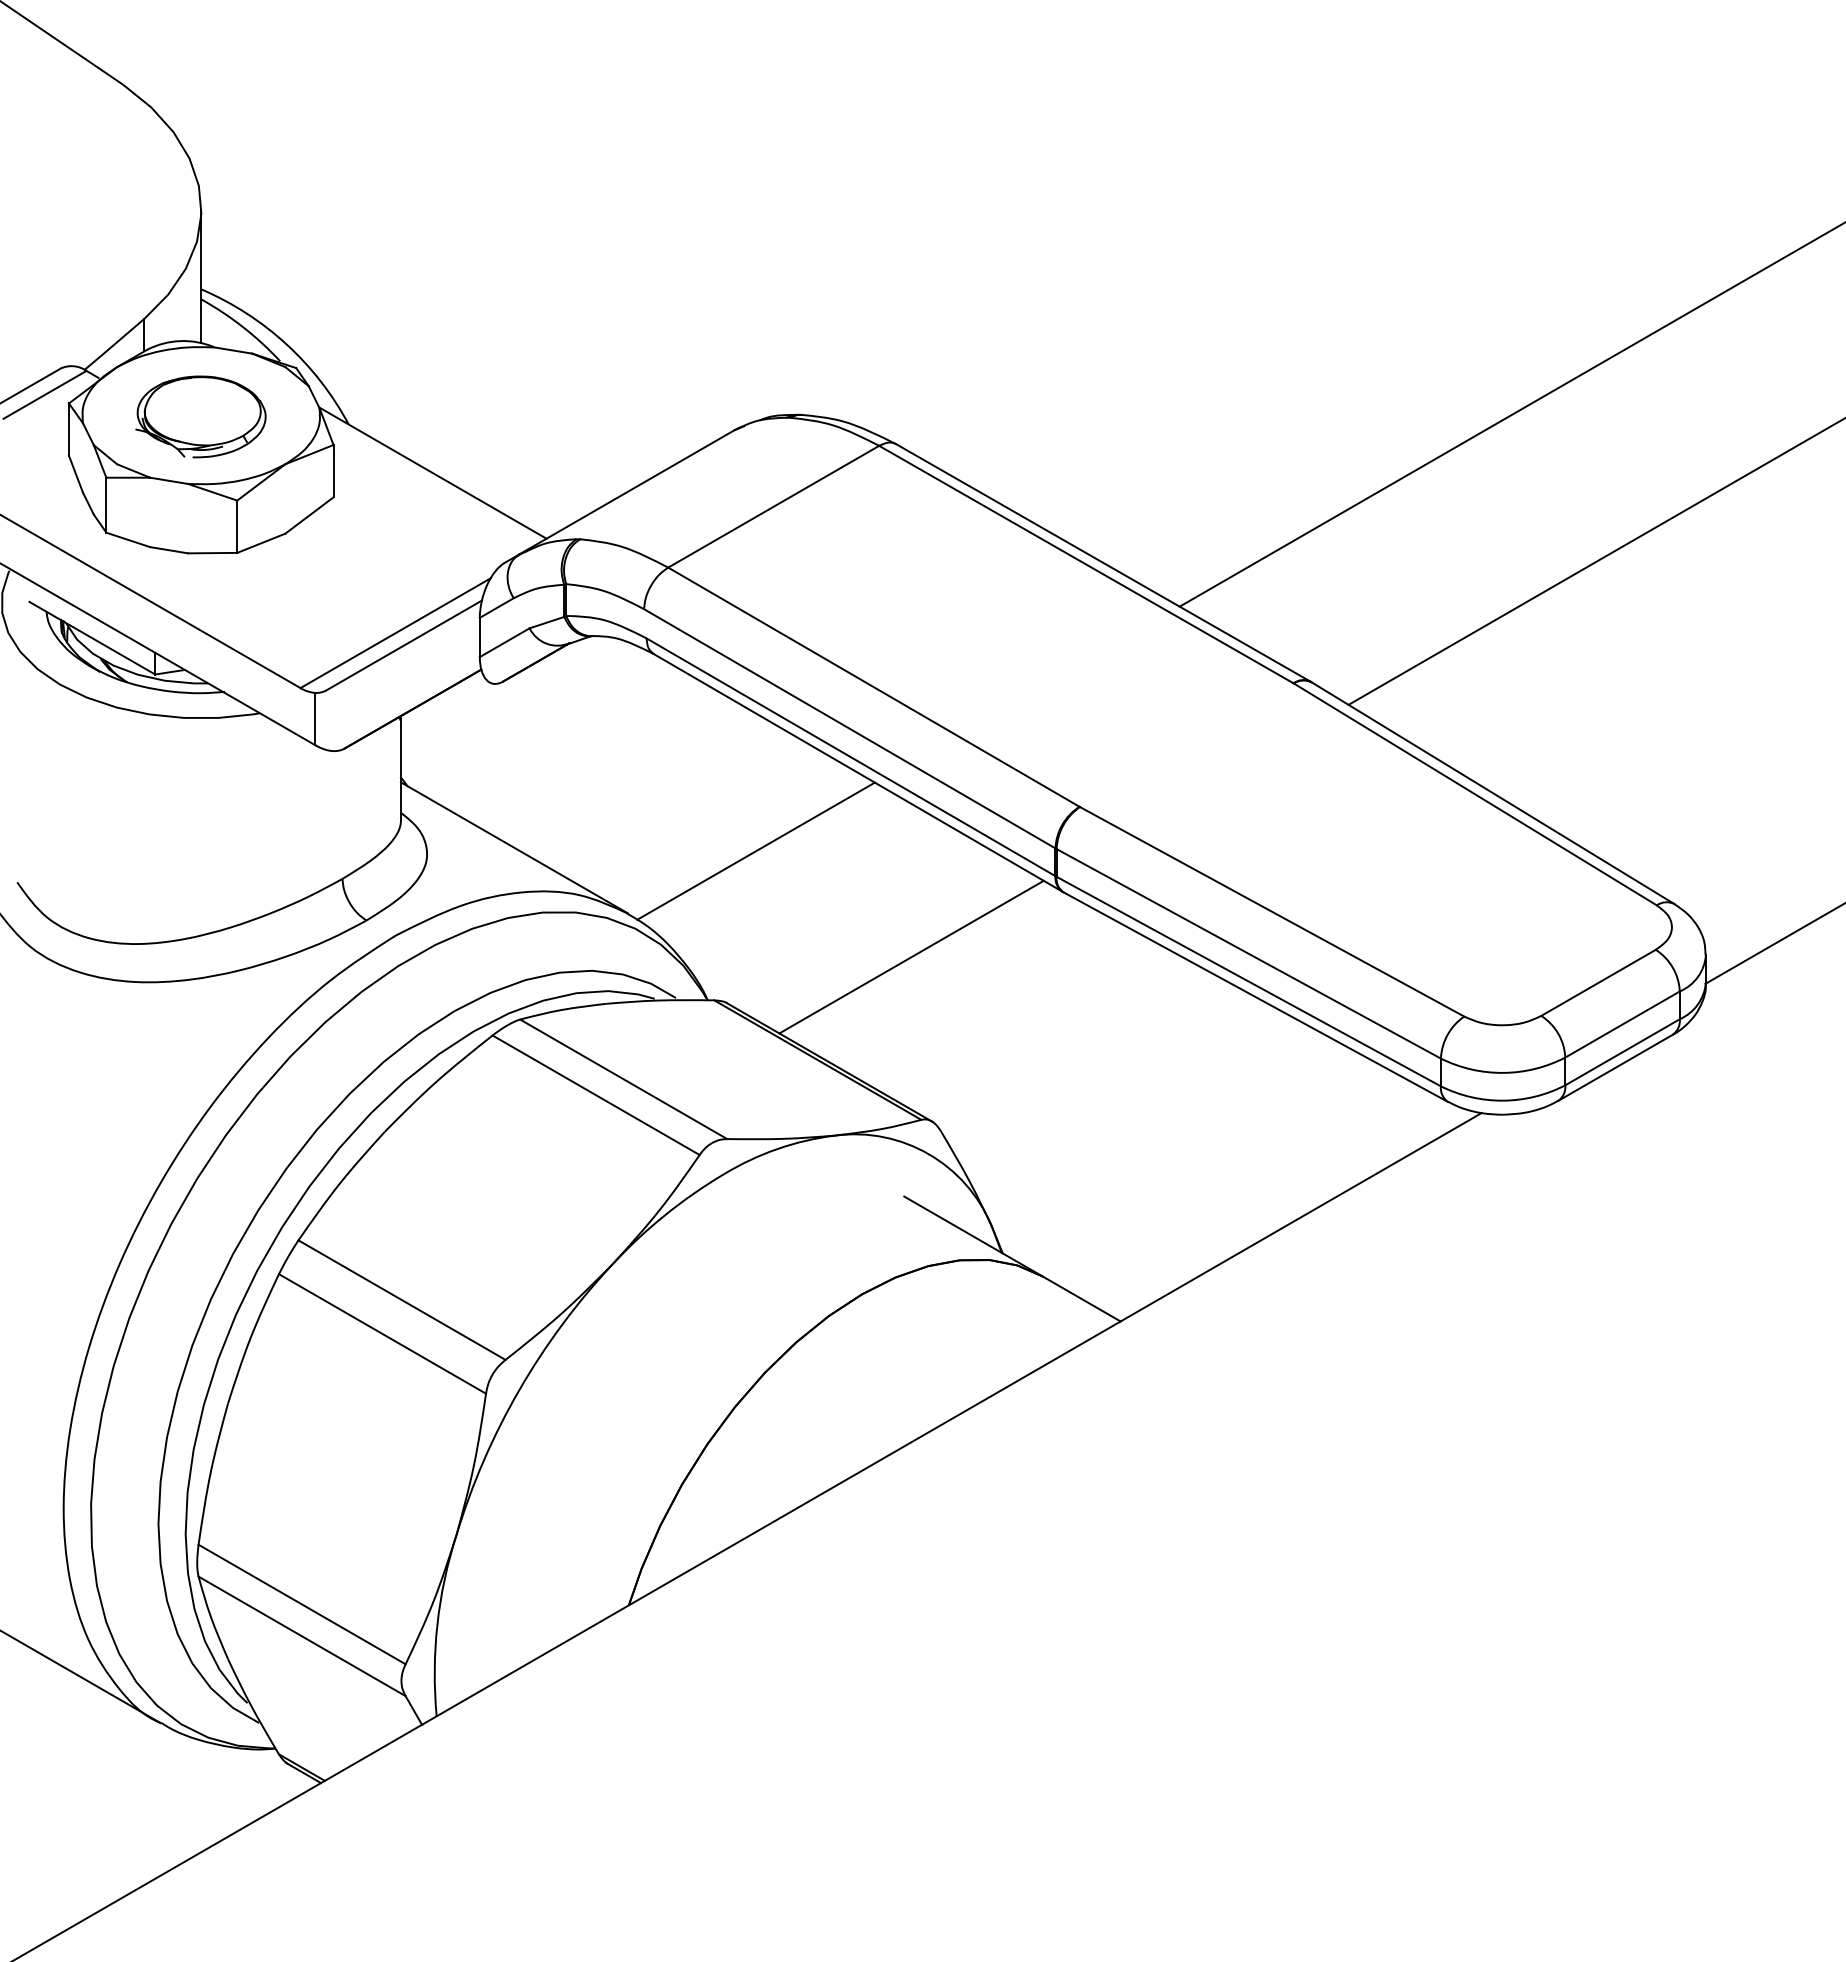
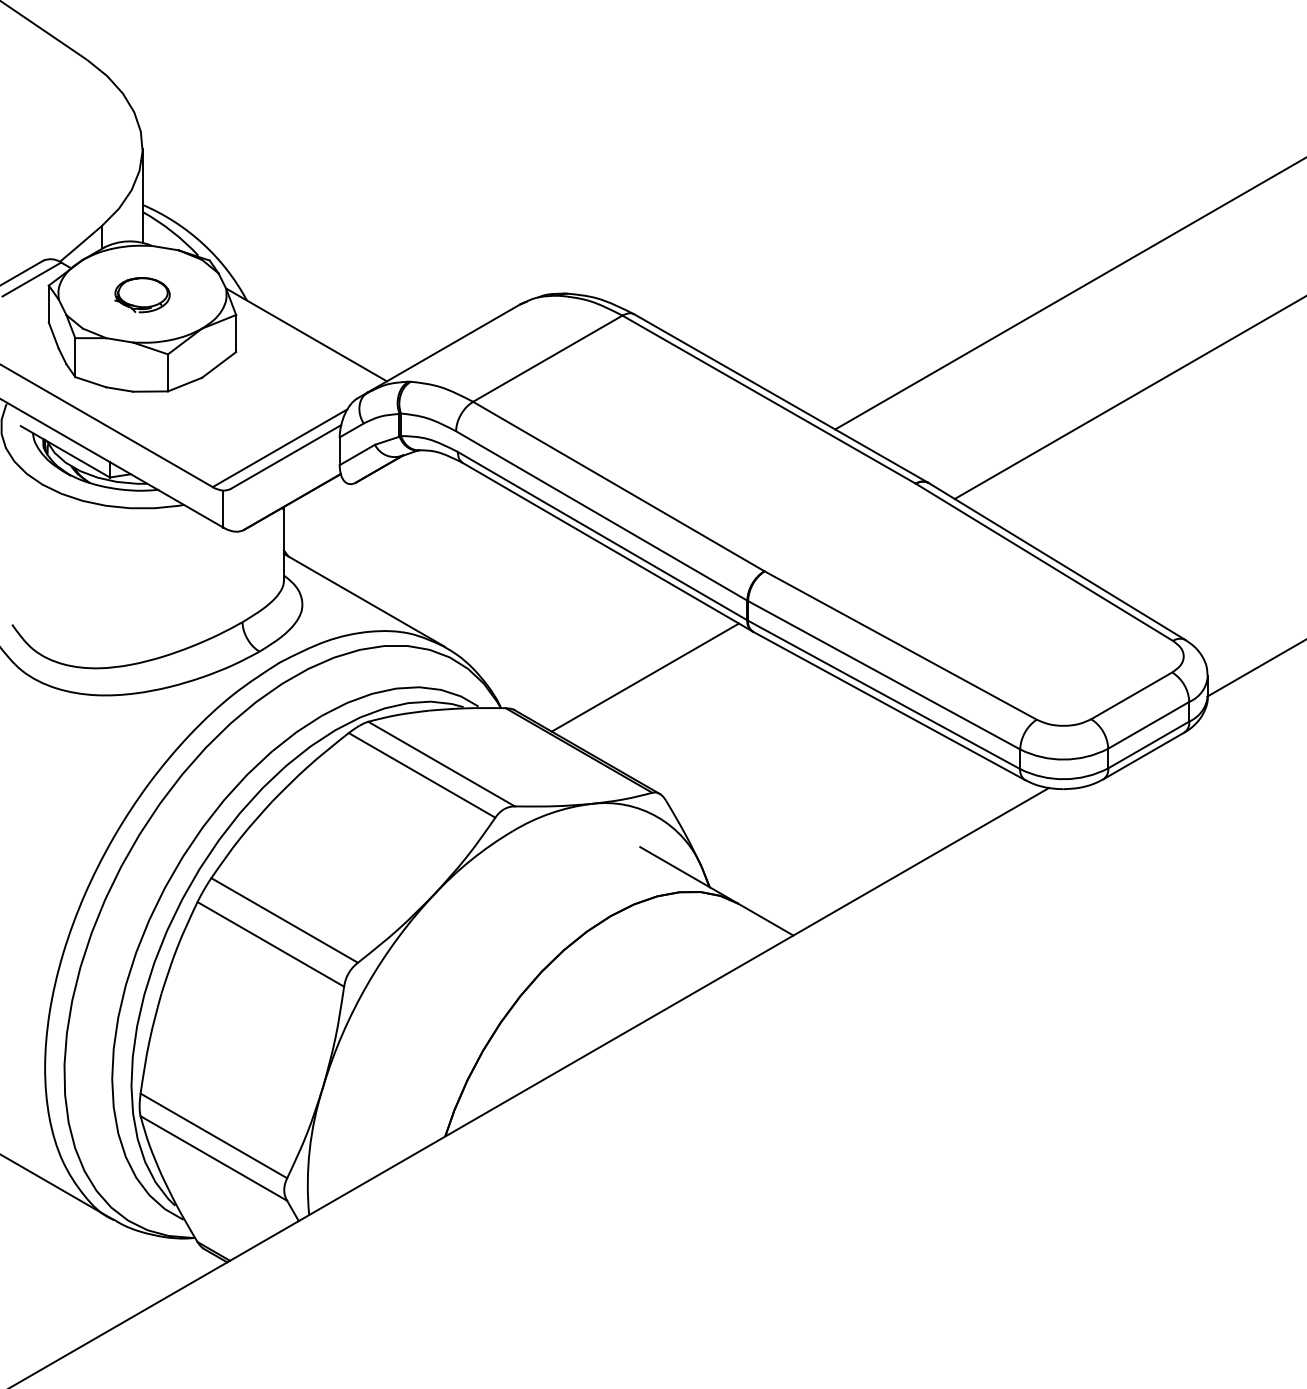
part: (200, 416) -> (141, 294), size x0.6
line: (755, 850) -> (534, 602), removed

